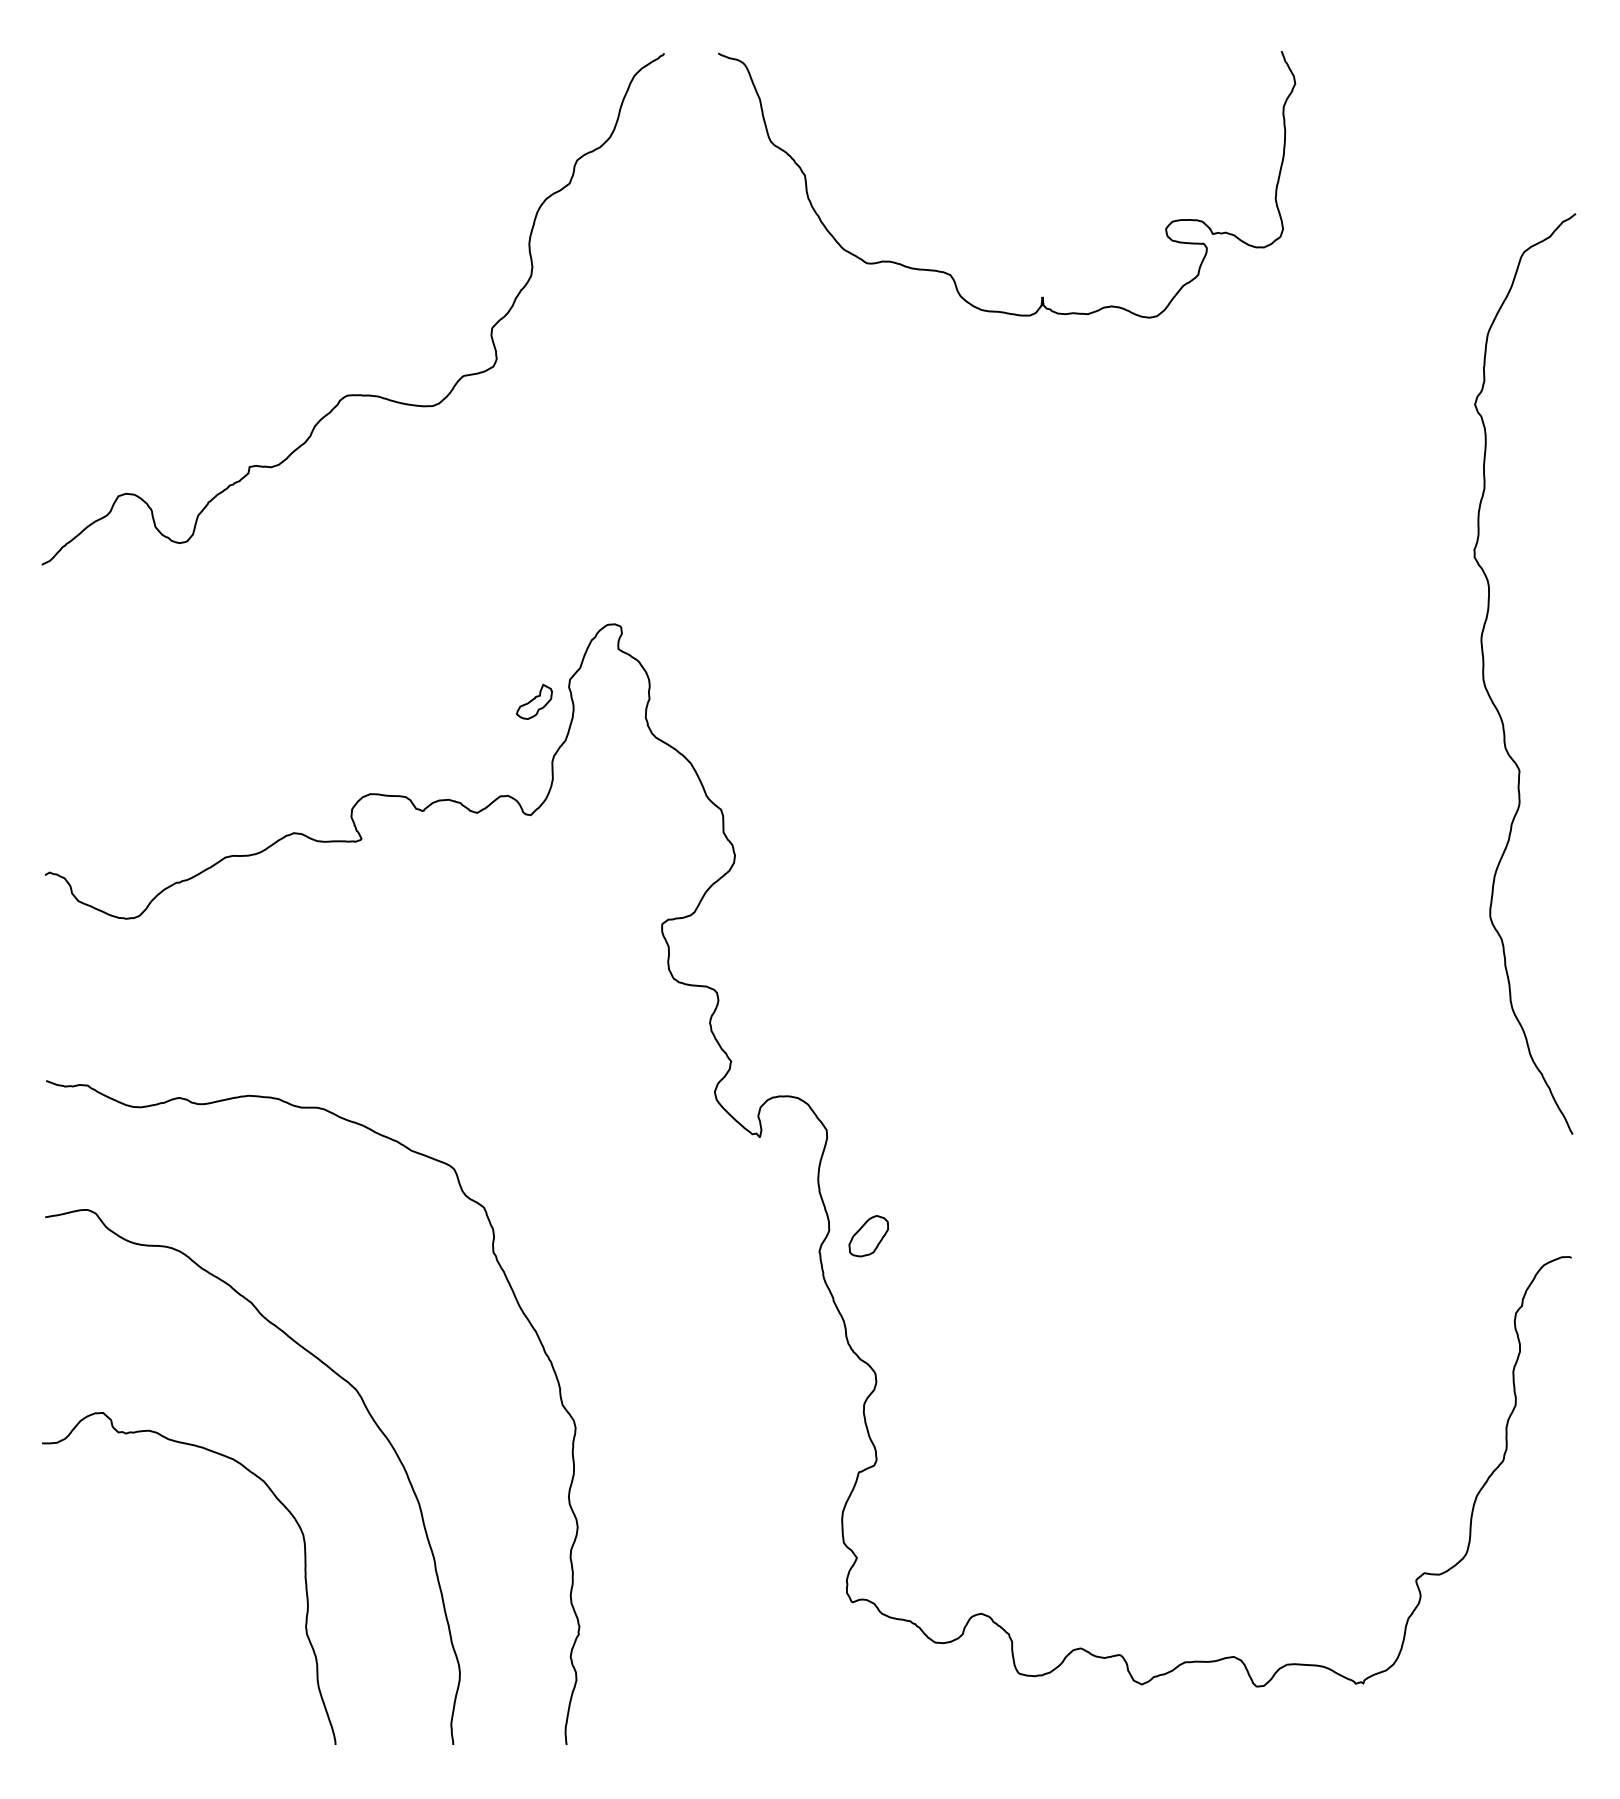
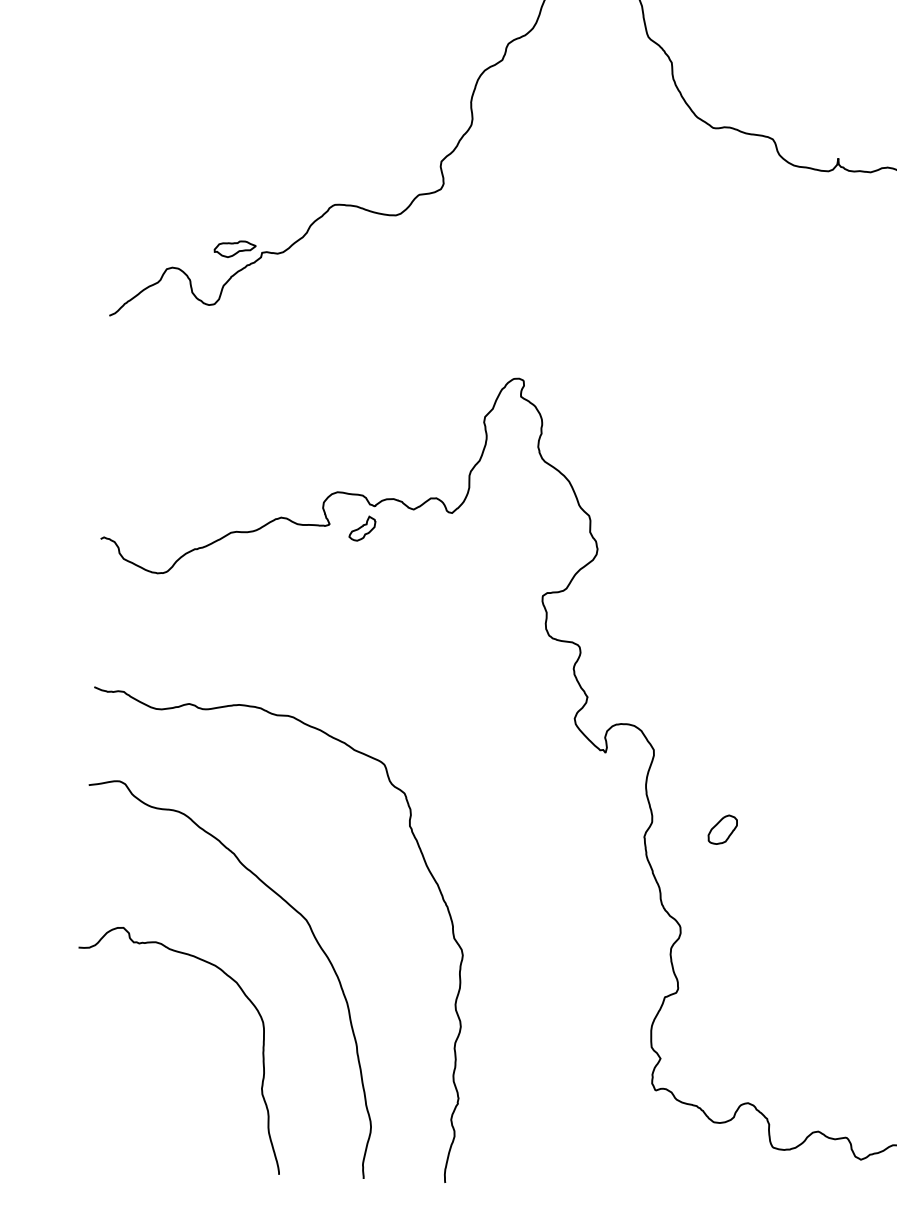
part: (211, 463) -> (234, 248), added
part: (534, 701) -> (362, 528), moved
part: (868, 1236) -> (722, 829), moved

